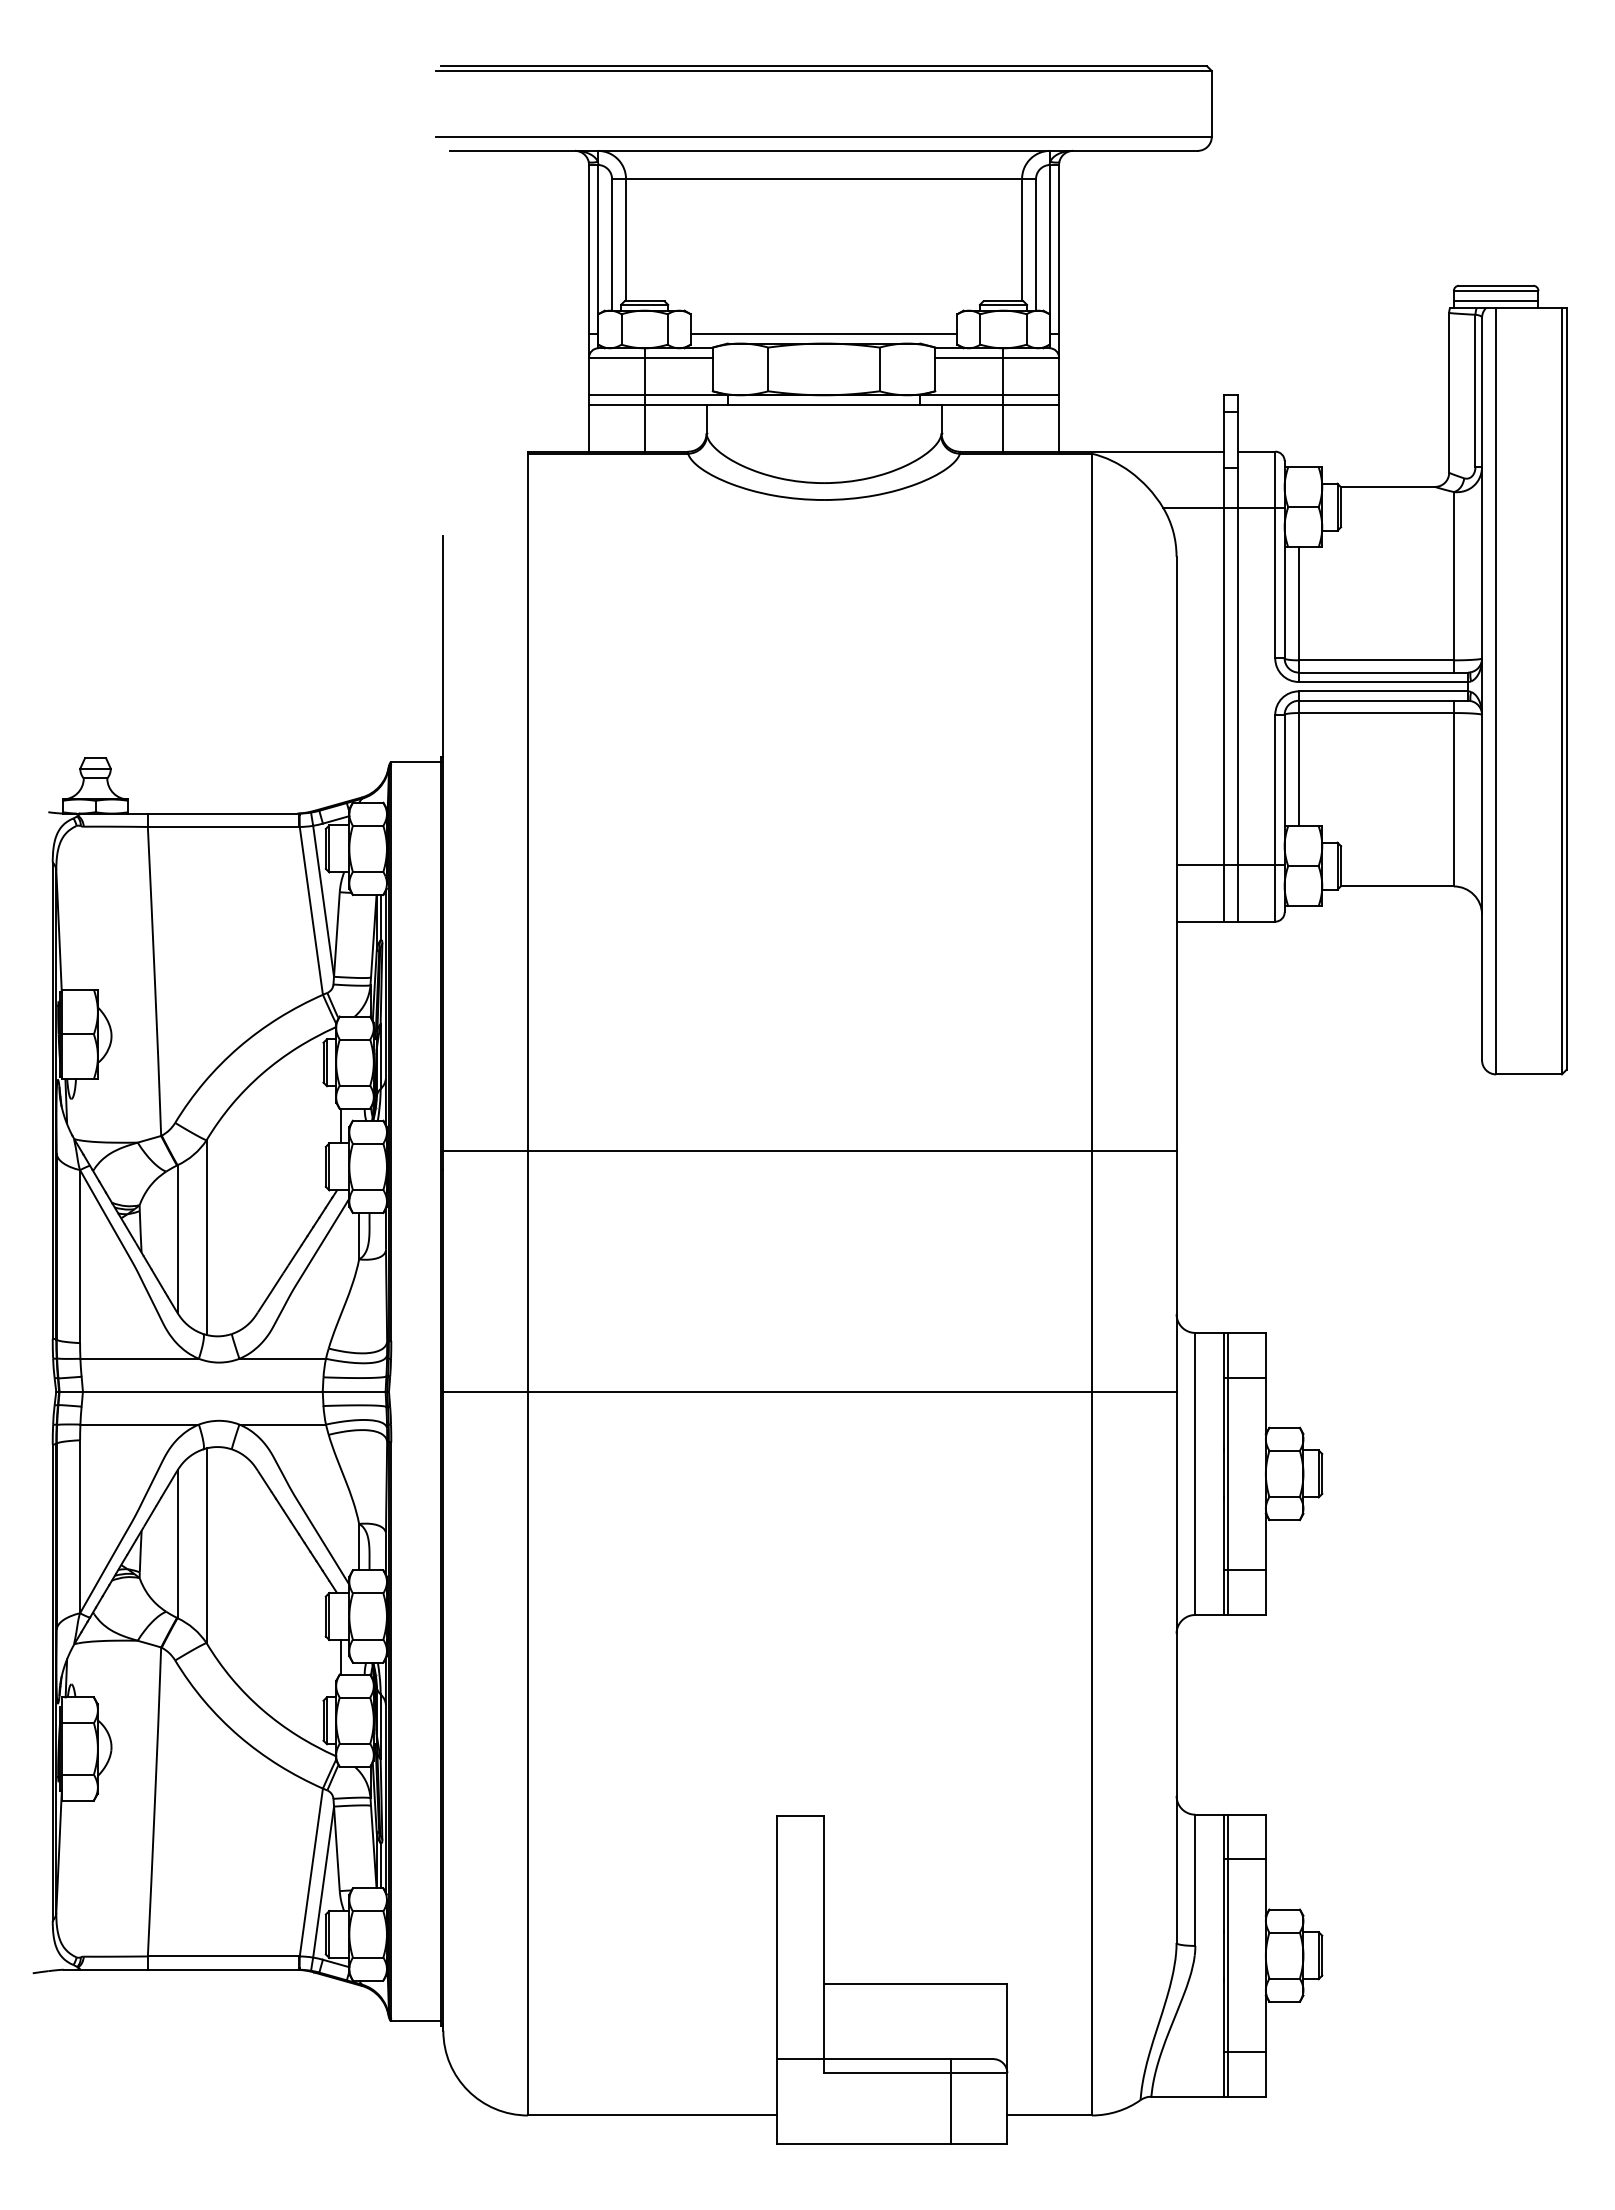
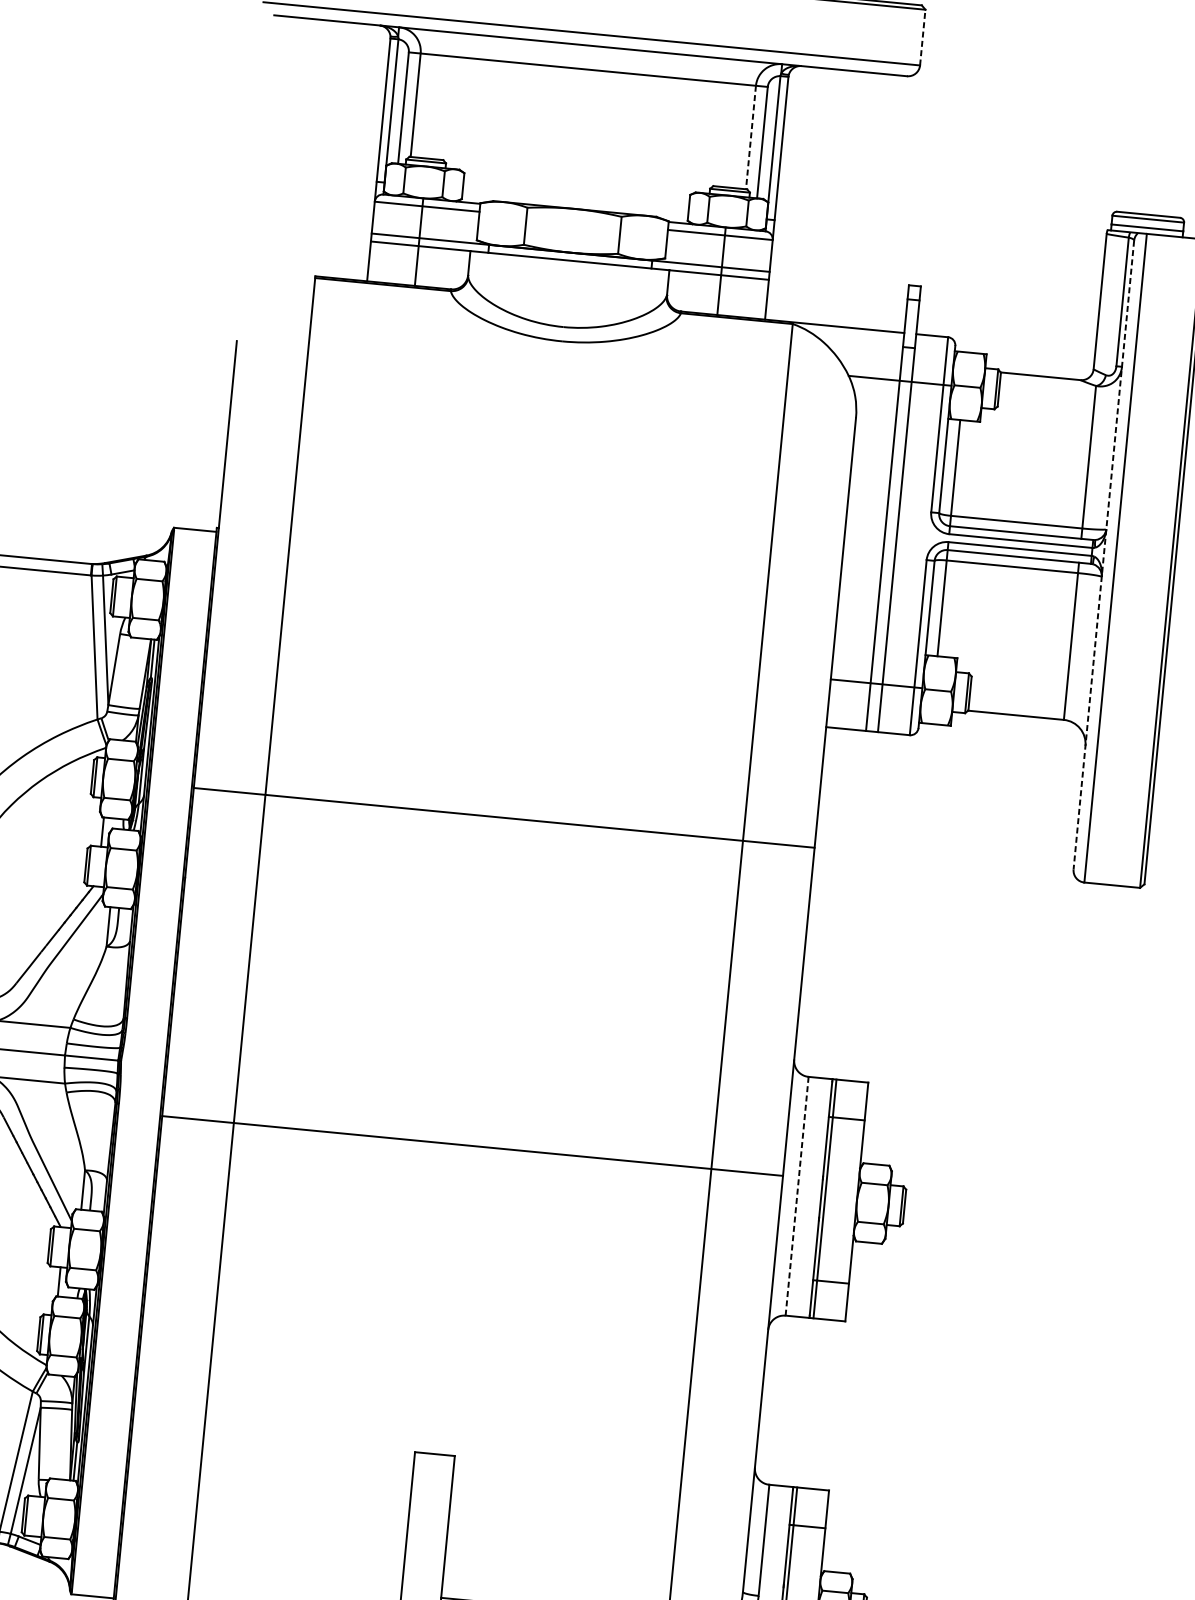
line: (1211, 103) -> (922, 37), solid -> dashed
line: (1022, 240) -> (751, 137), solid -> dashed
line: (823, 334) -> (575, 201), removed
line: (1482, 689) -> (1104, 555), solid -> dashed
line: (809, 1151) -> (503, 818), moved
line: (809, 1391) -> (472, 1145), moved
line: (1195, 1474) -> (797, 1196), solid -> dashed

